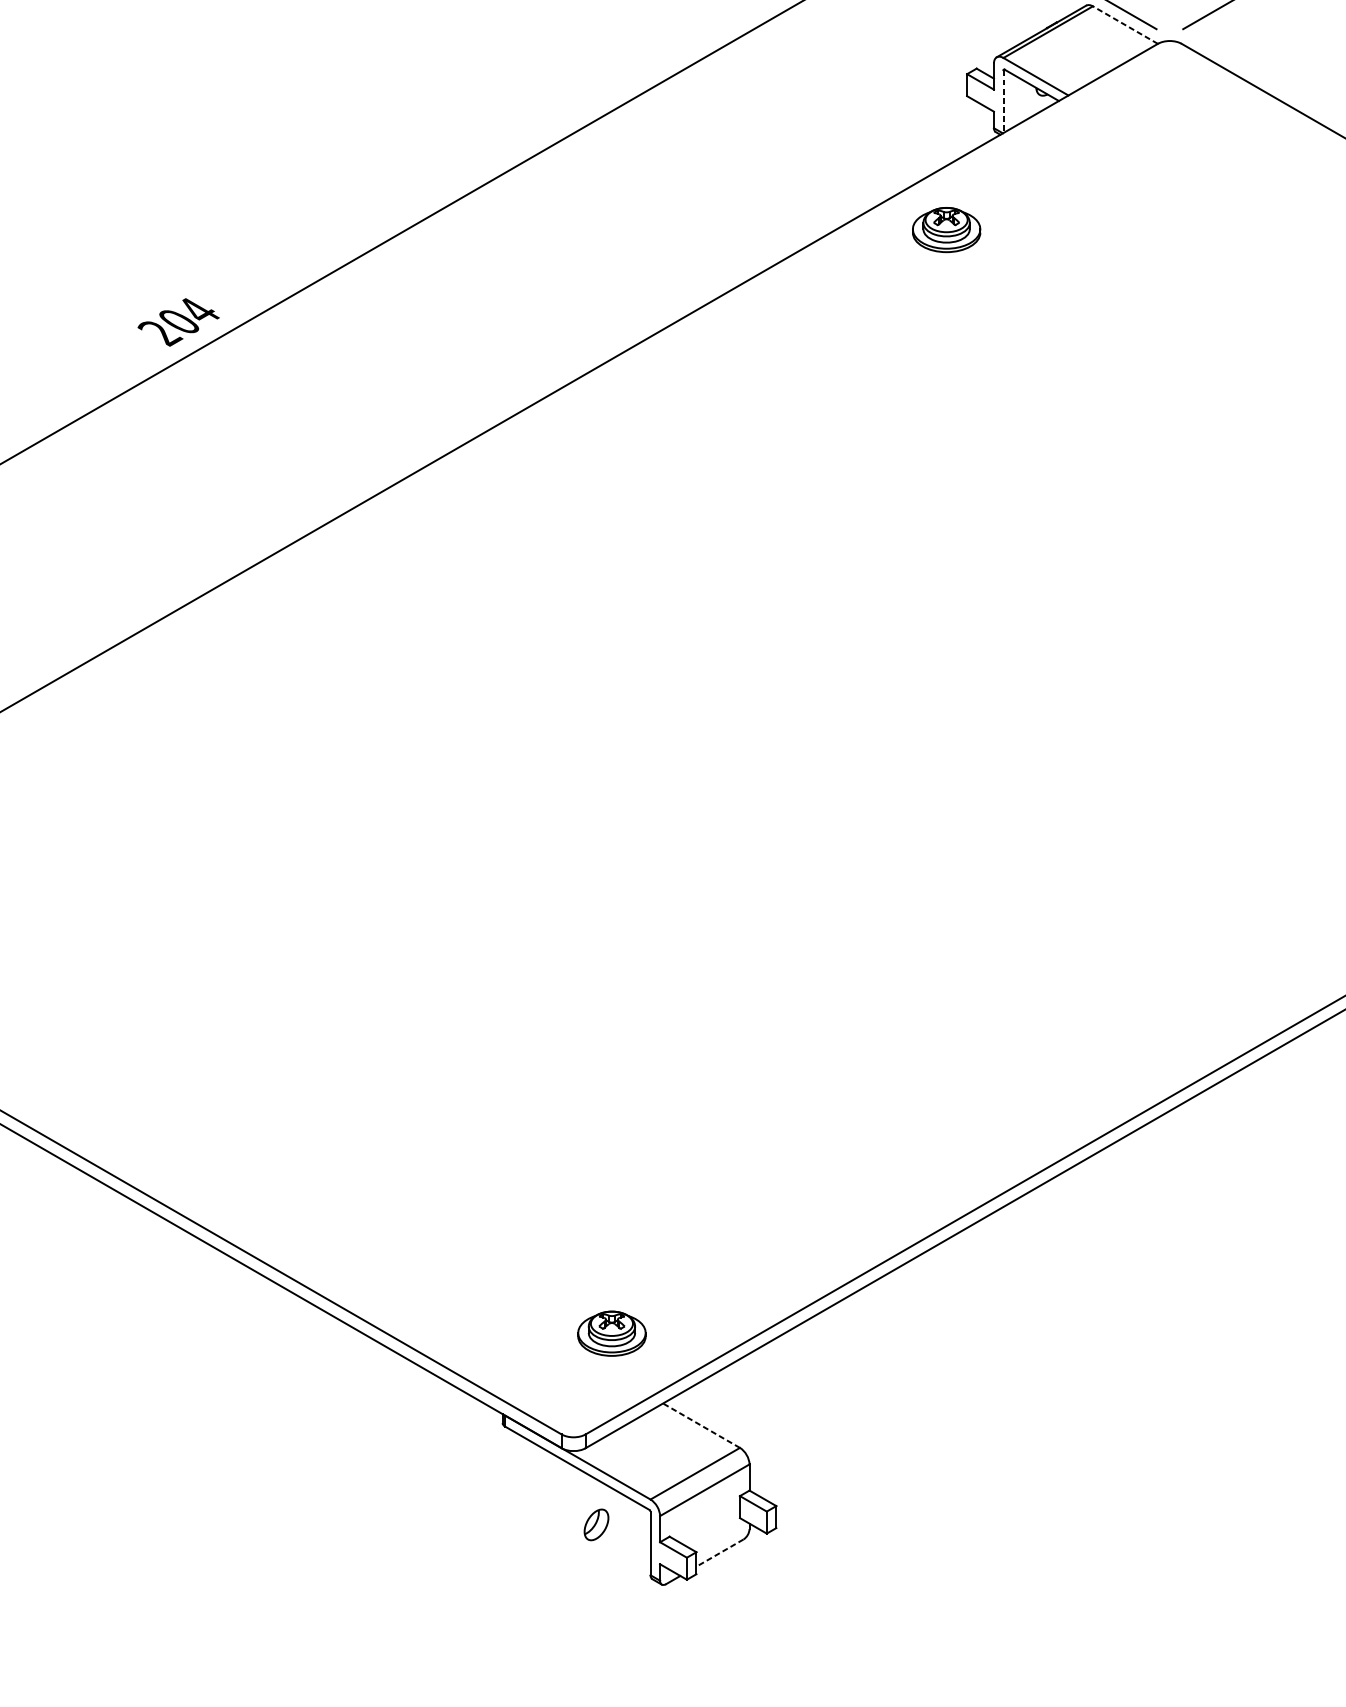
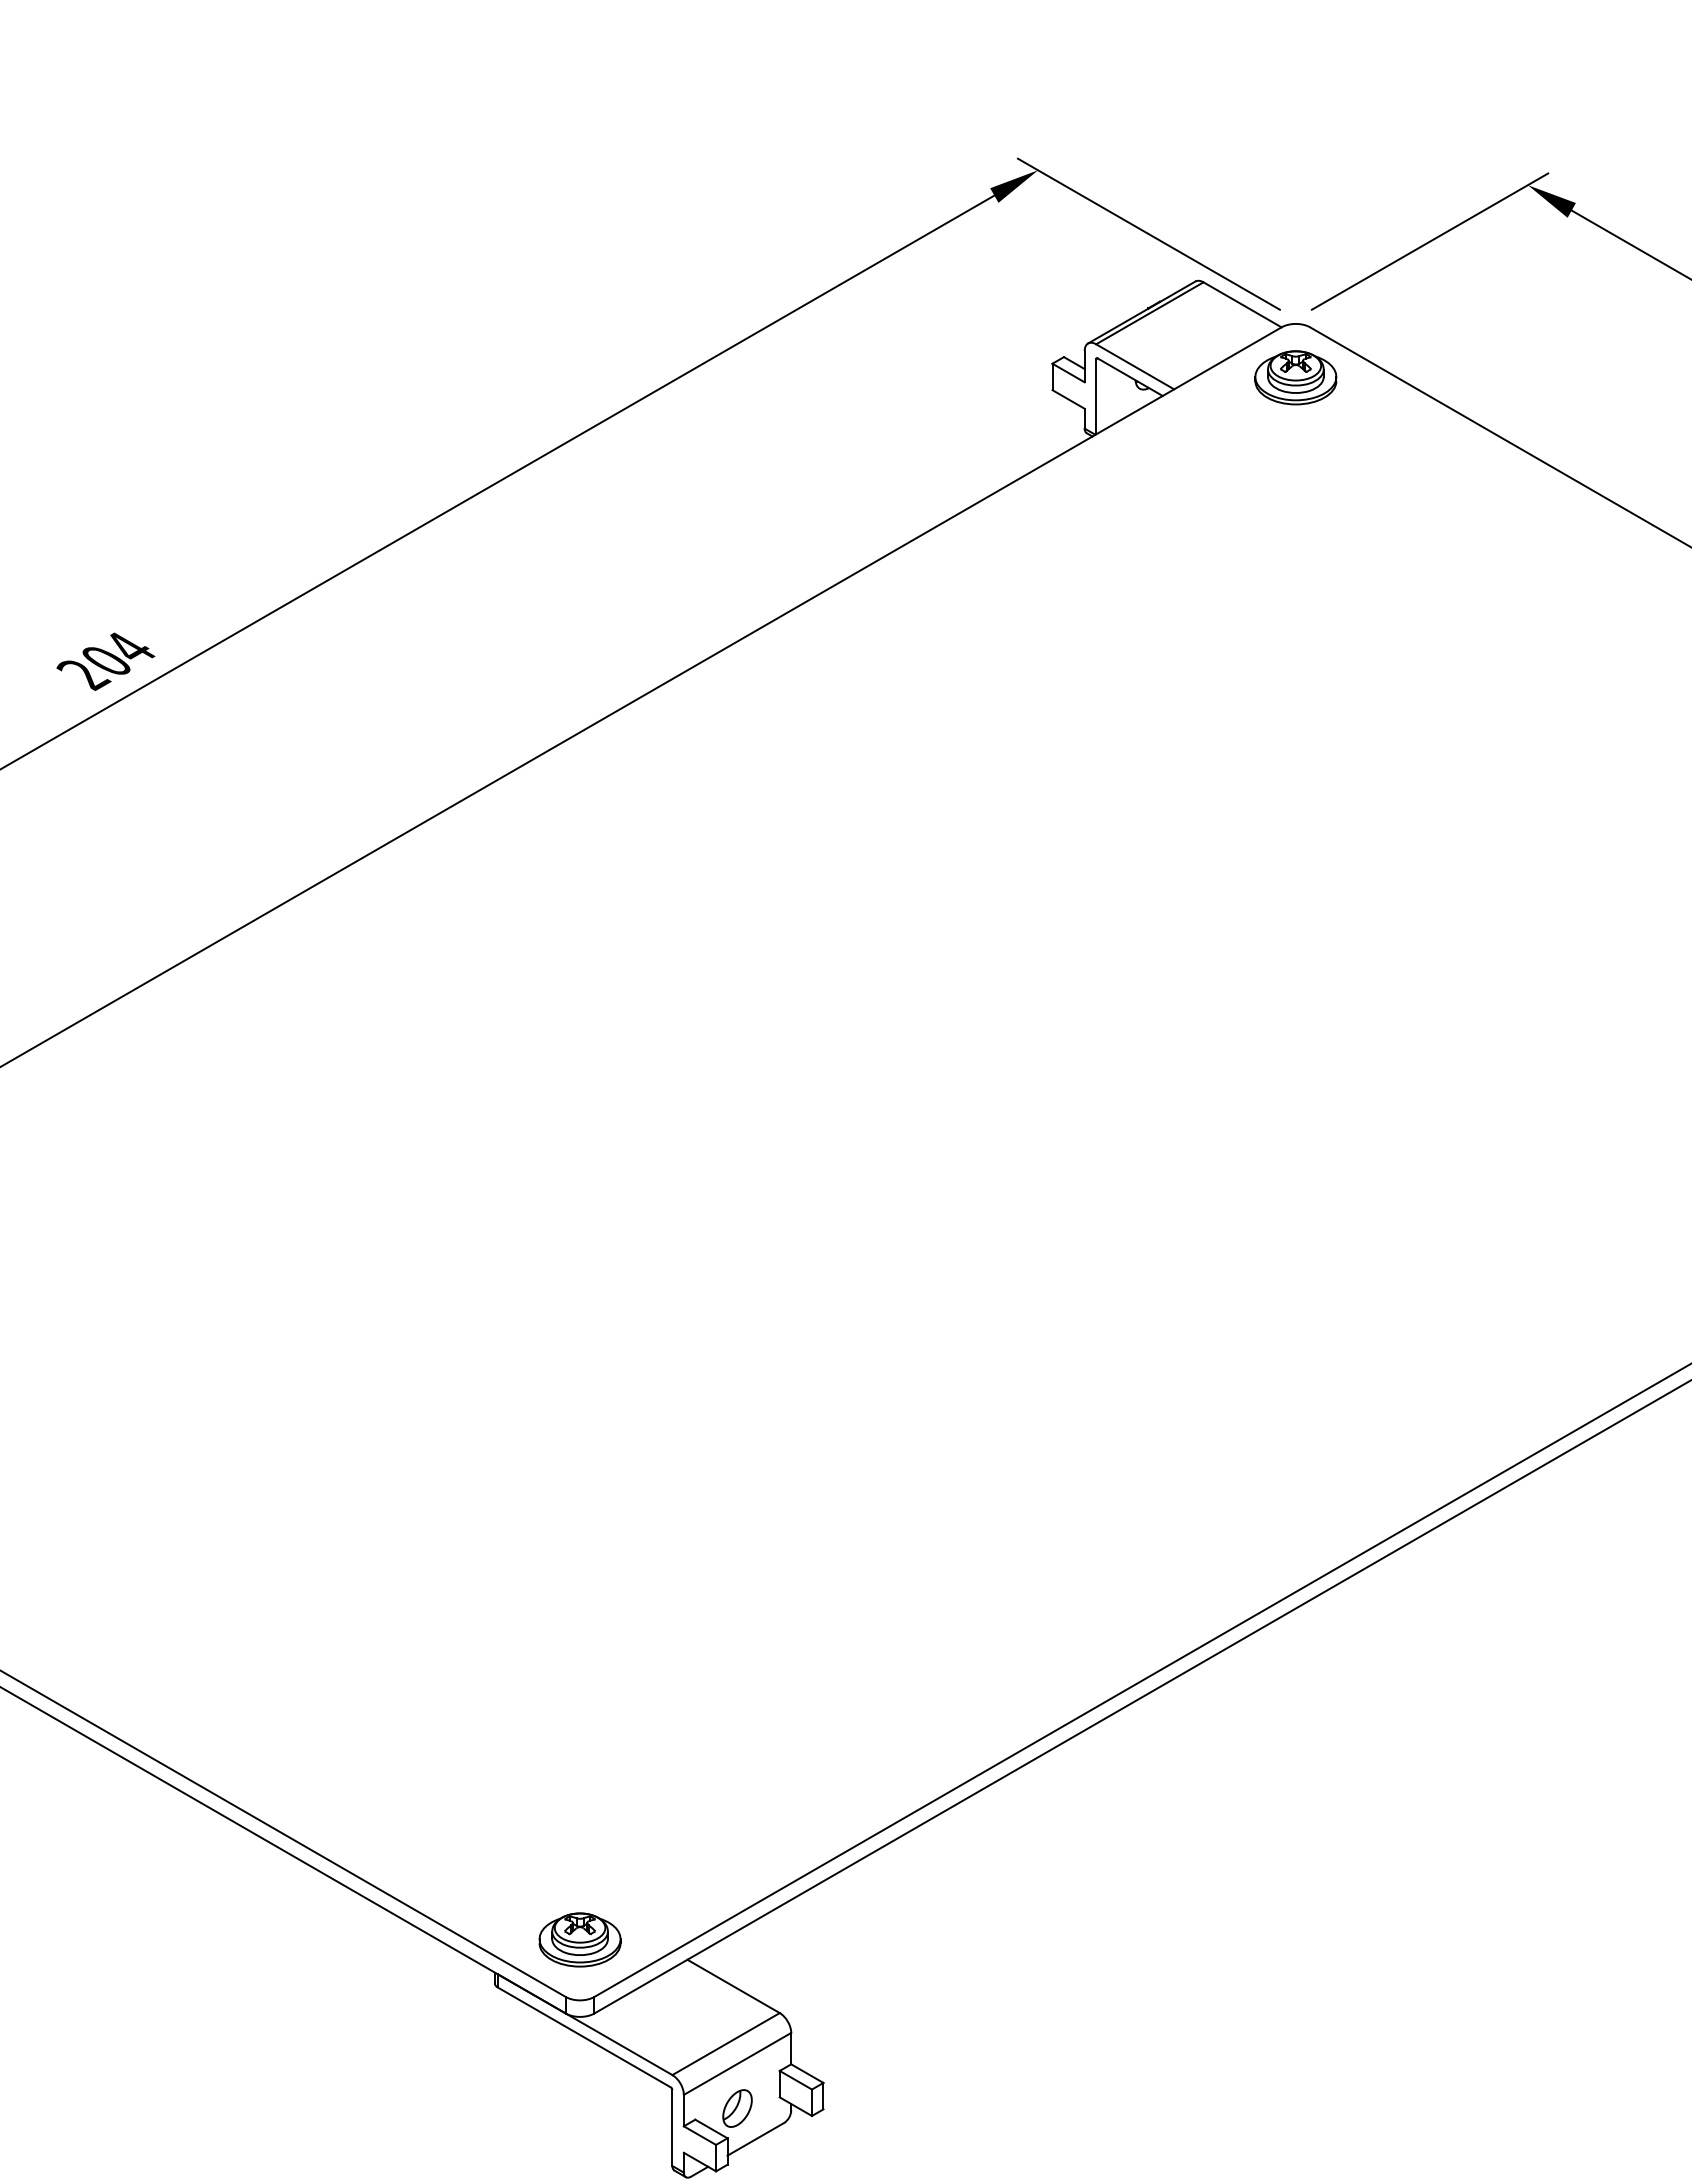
line: (1125, 24) -> (1242, 304), dashed -> solid
line: (1003, 101) -> (1096, 396), dashed -> solid
part: (946, 229) -> (1295, 377), moved
part: (611, 1333) -> (579, 1939), moved
line: (701, 1425) -> (733, 1986), dashed -> solid
part: (596, 1524) -> (737, 2108), moved
line: (719, 1553) -> (755, 2139), dashed -> solid

